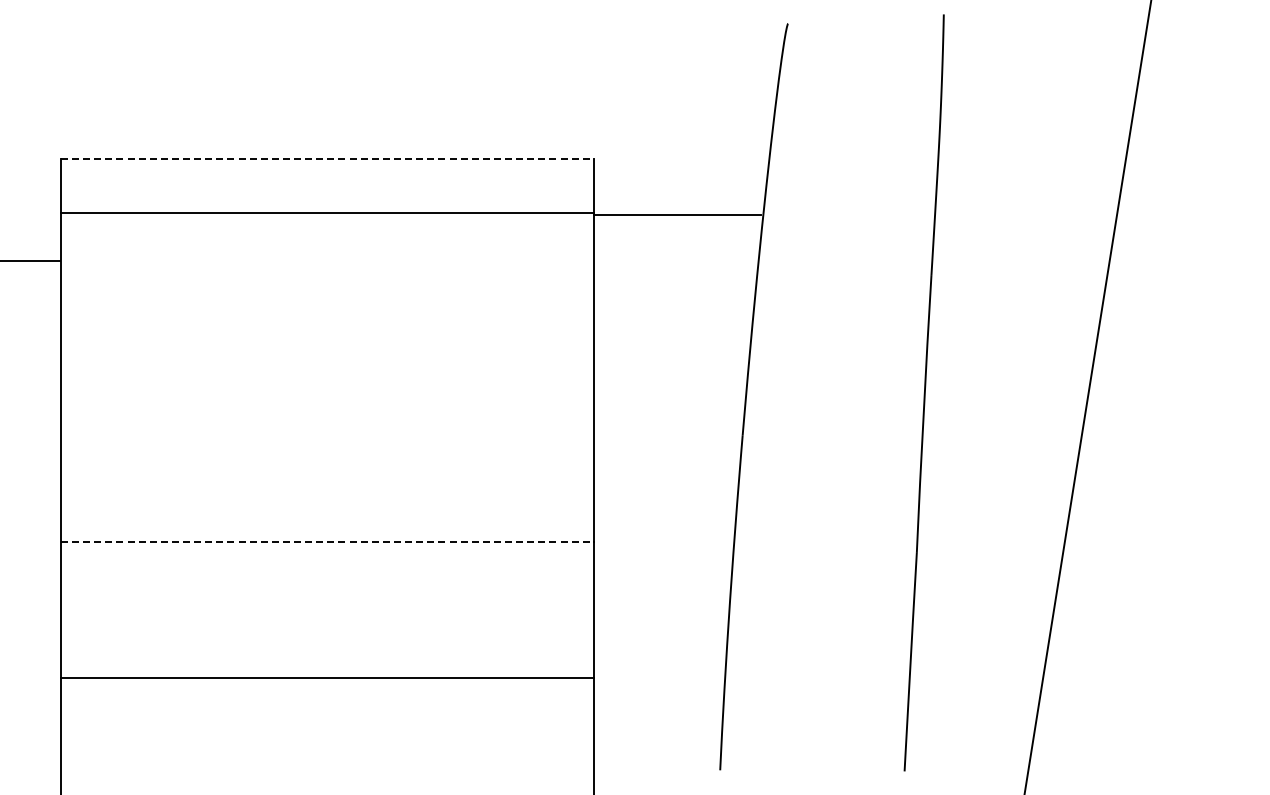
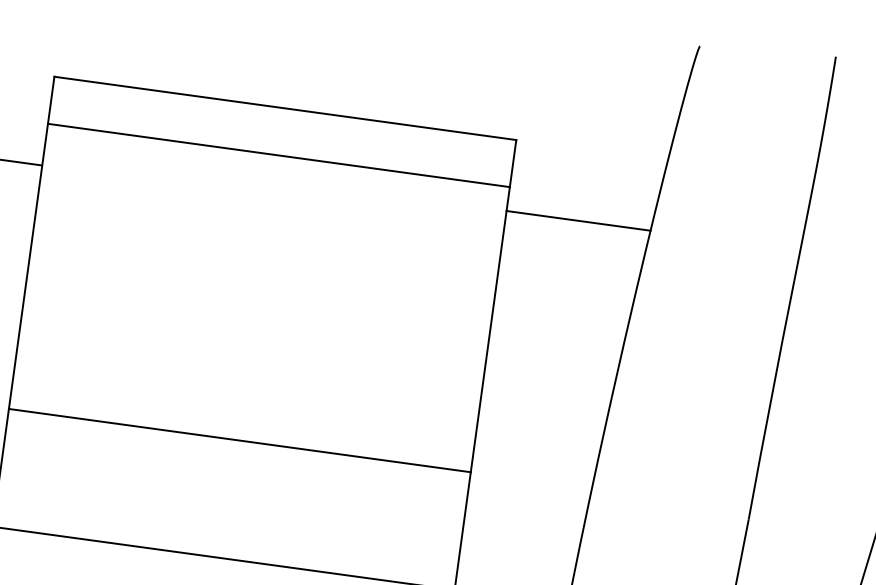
line: (327, 158) -> (285, 108), dashed -> solid
line: (677, 214) -> (578, 220), moved
line: (327, 542) -> (239, 440), dashed -> solid

